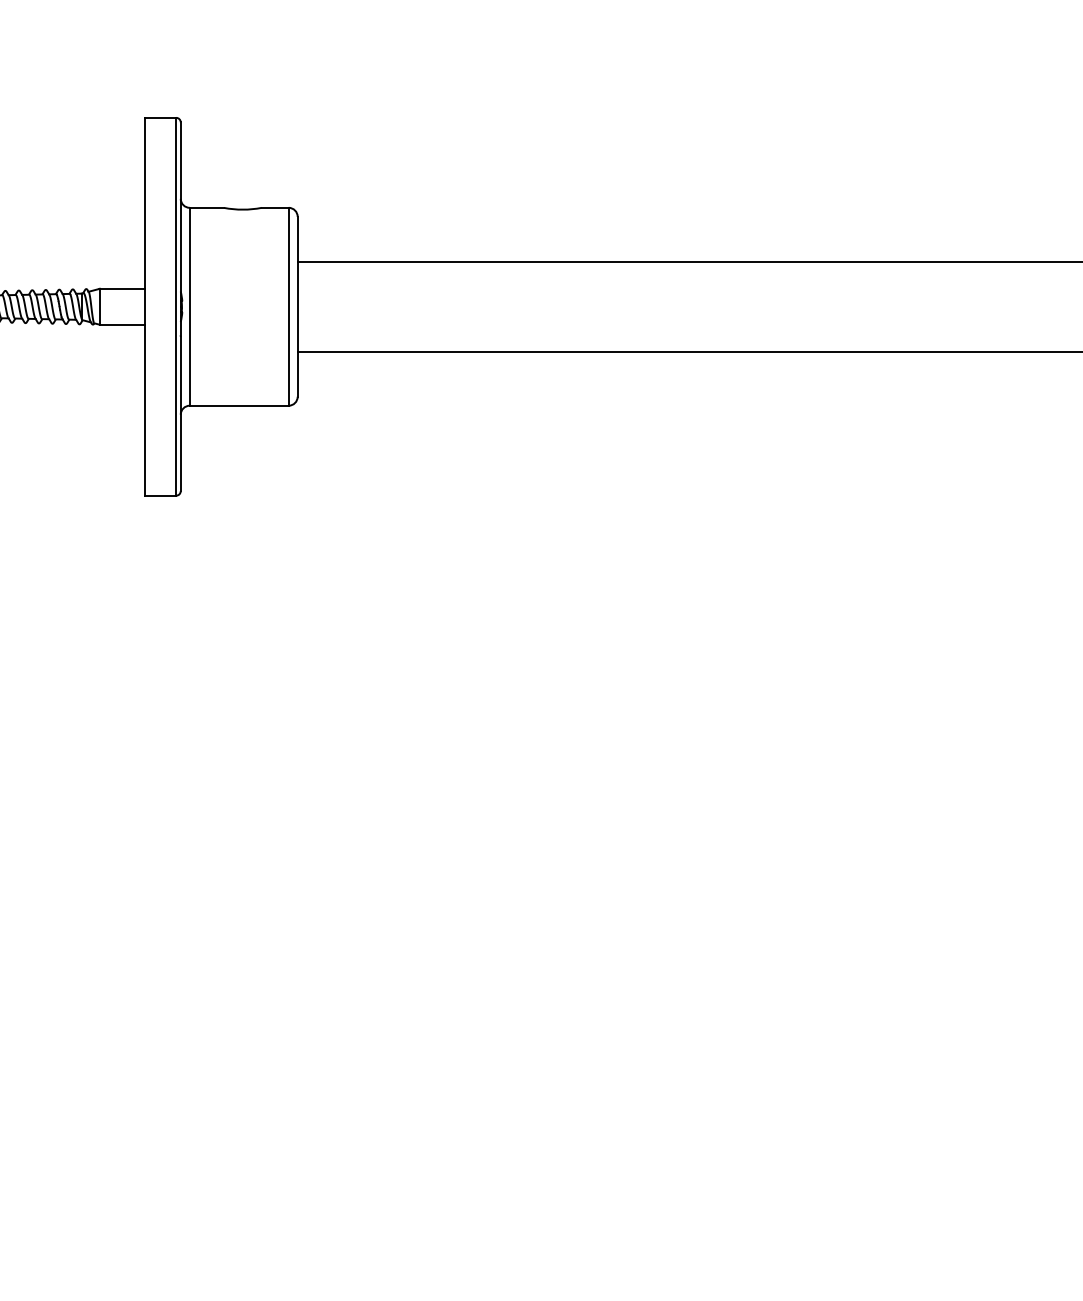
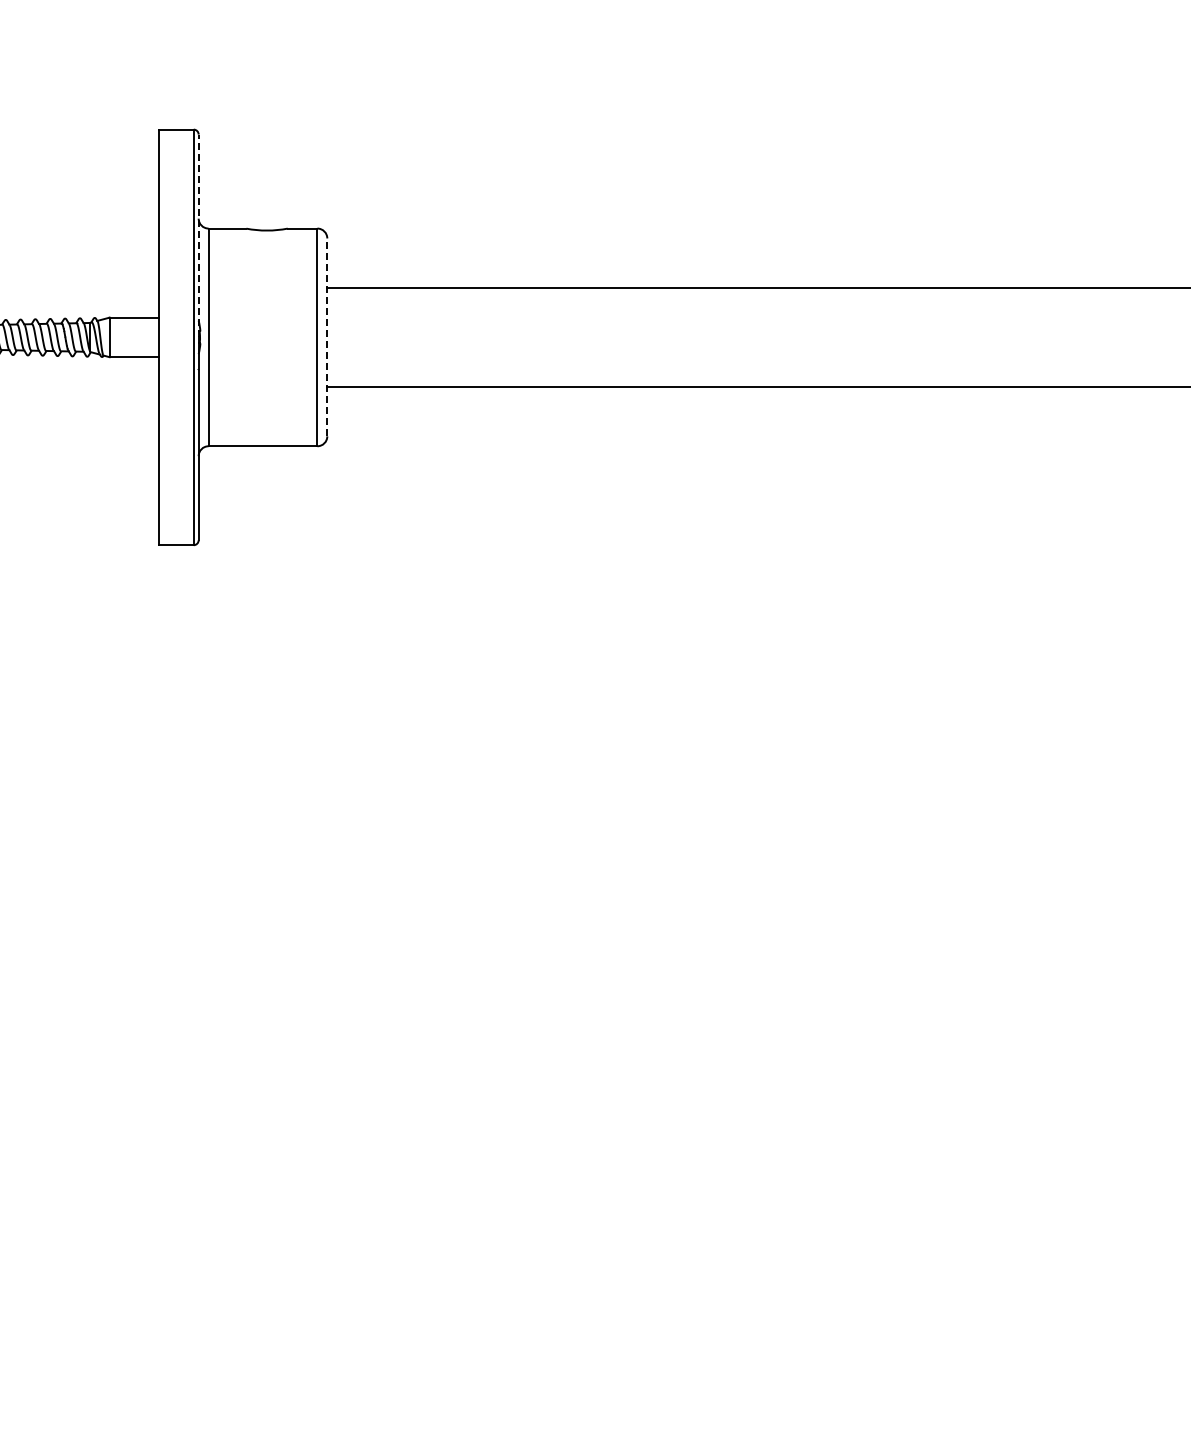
line: (180, 214) -> (198, 235), solid -> dashed
line: (297, 306) -> (327, 337), solid -> dashed

